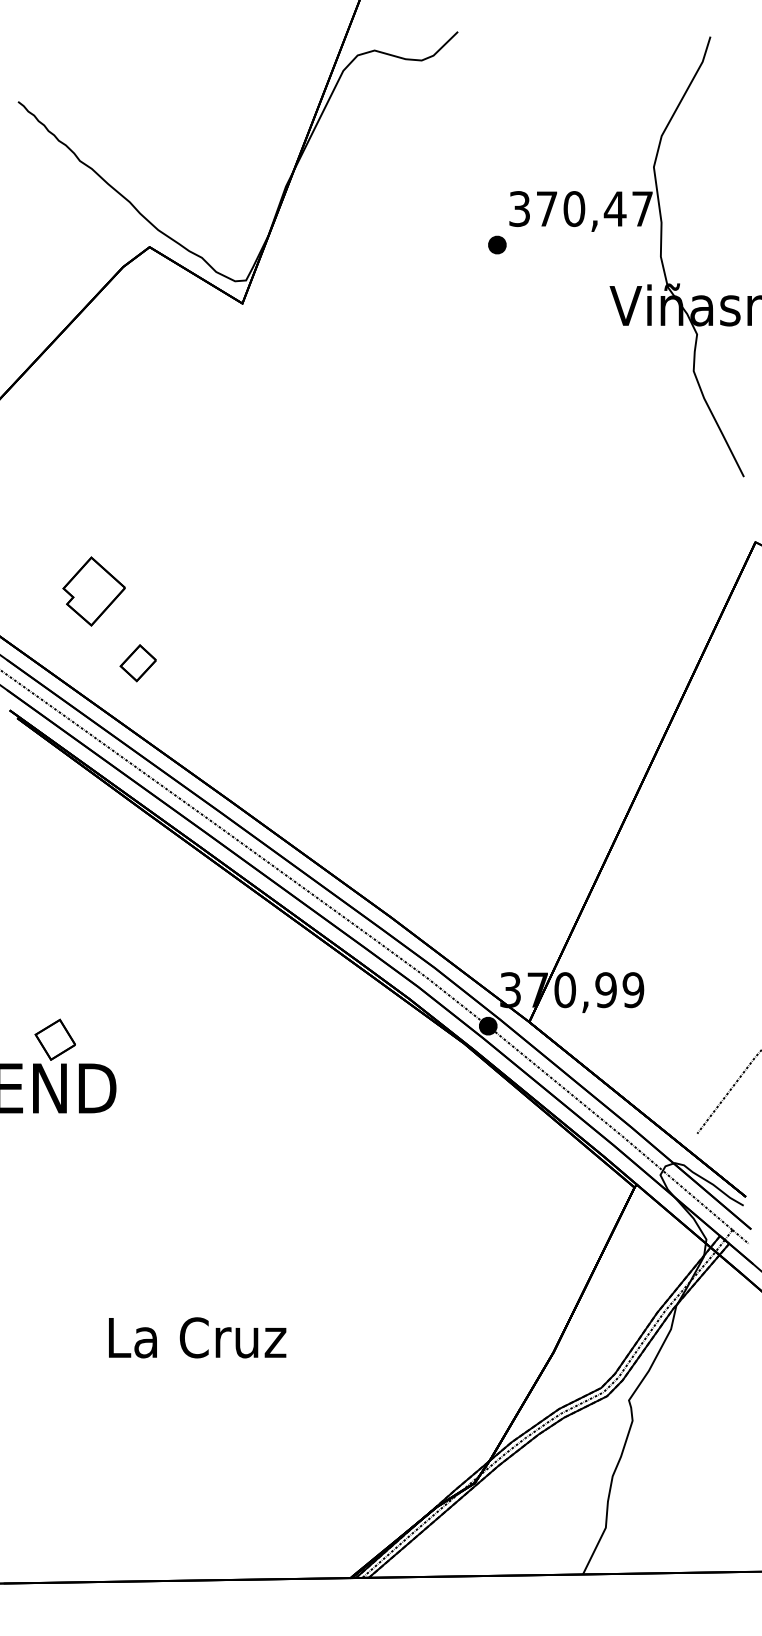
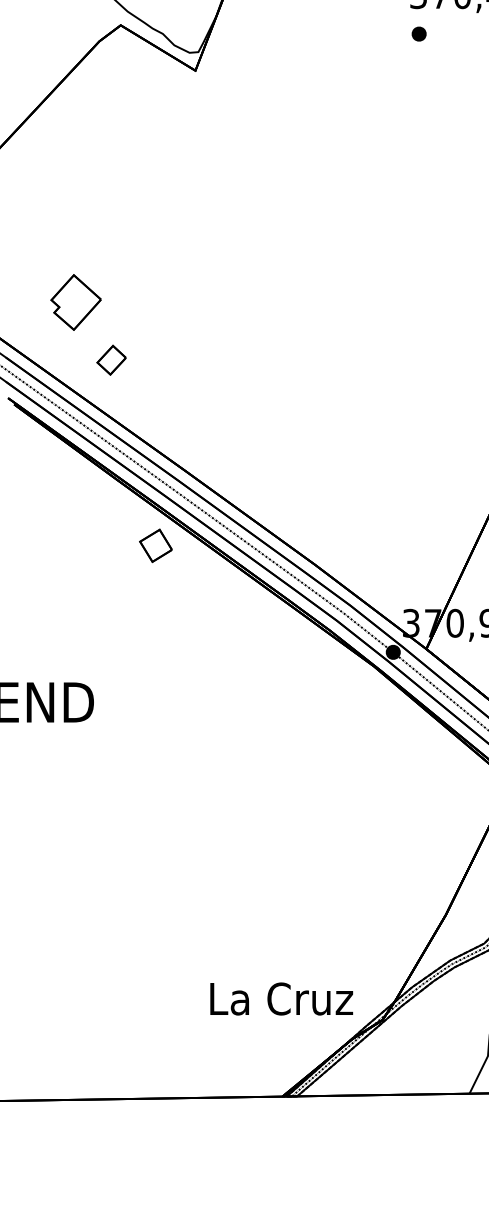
part: (497, 244) -> (419, 33), moved
part: (54, 1039) -> (155, 545), moved
text: (197, 1337) -> (281, 998), moved

